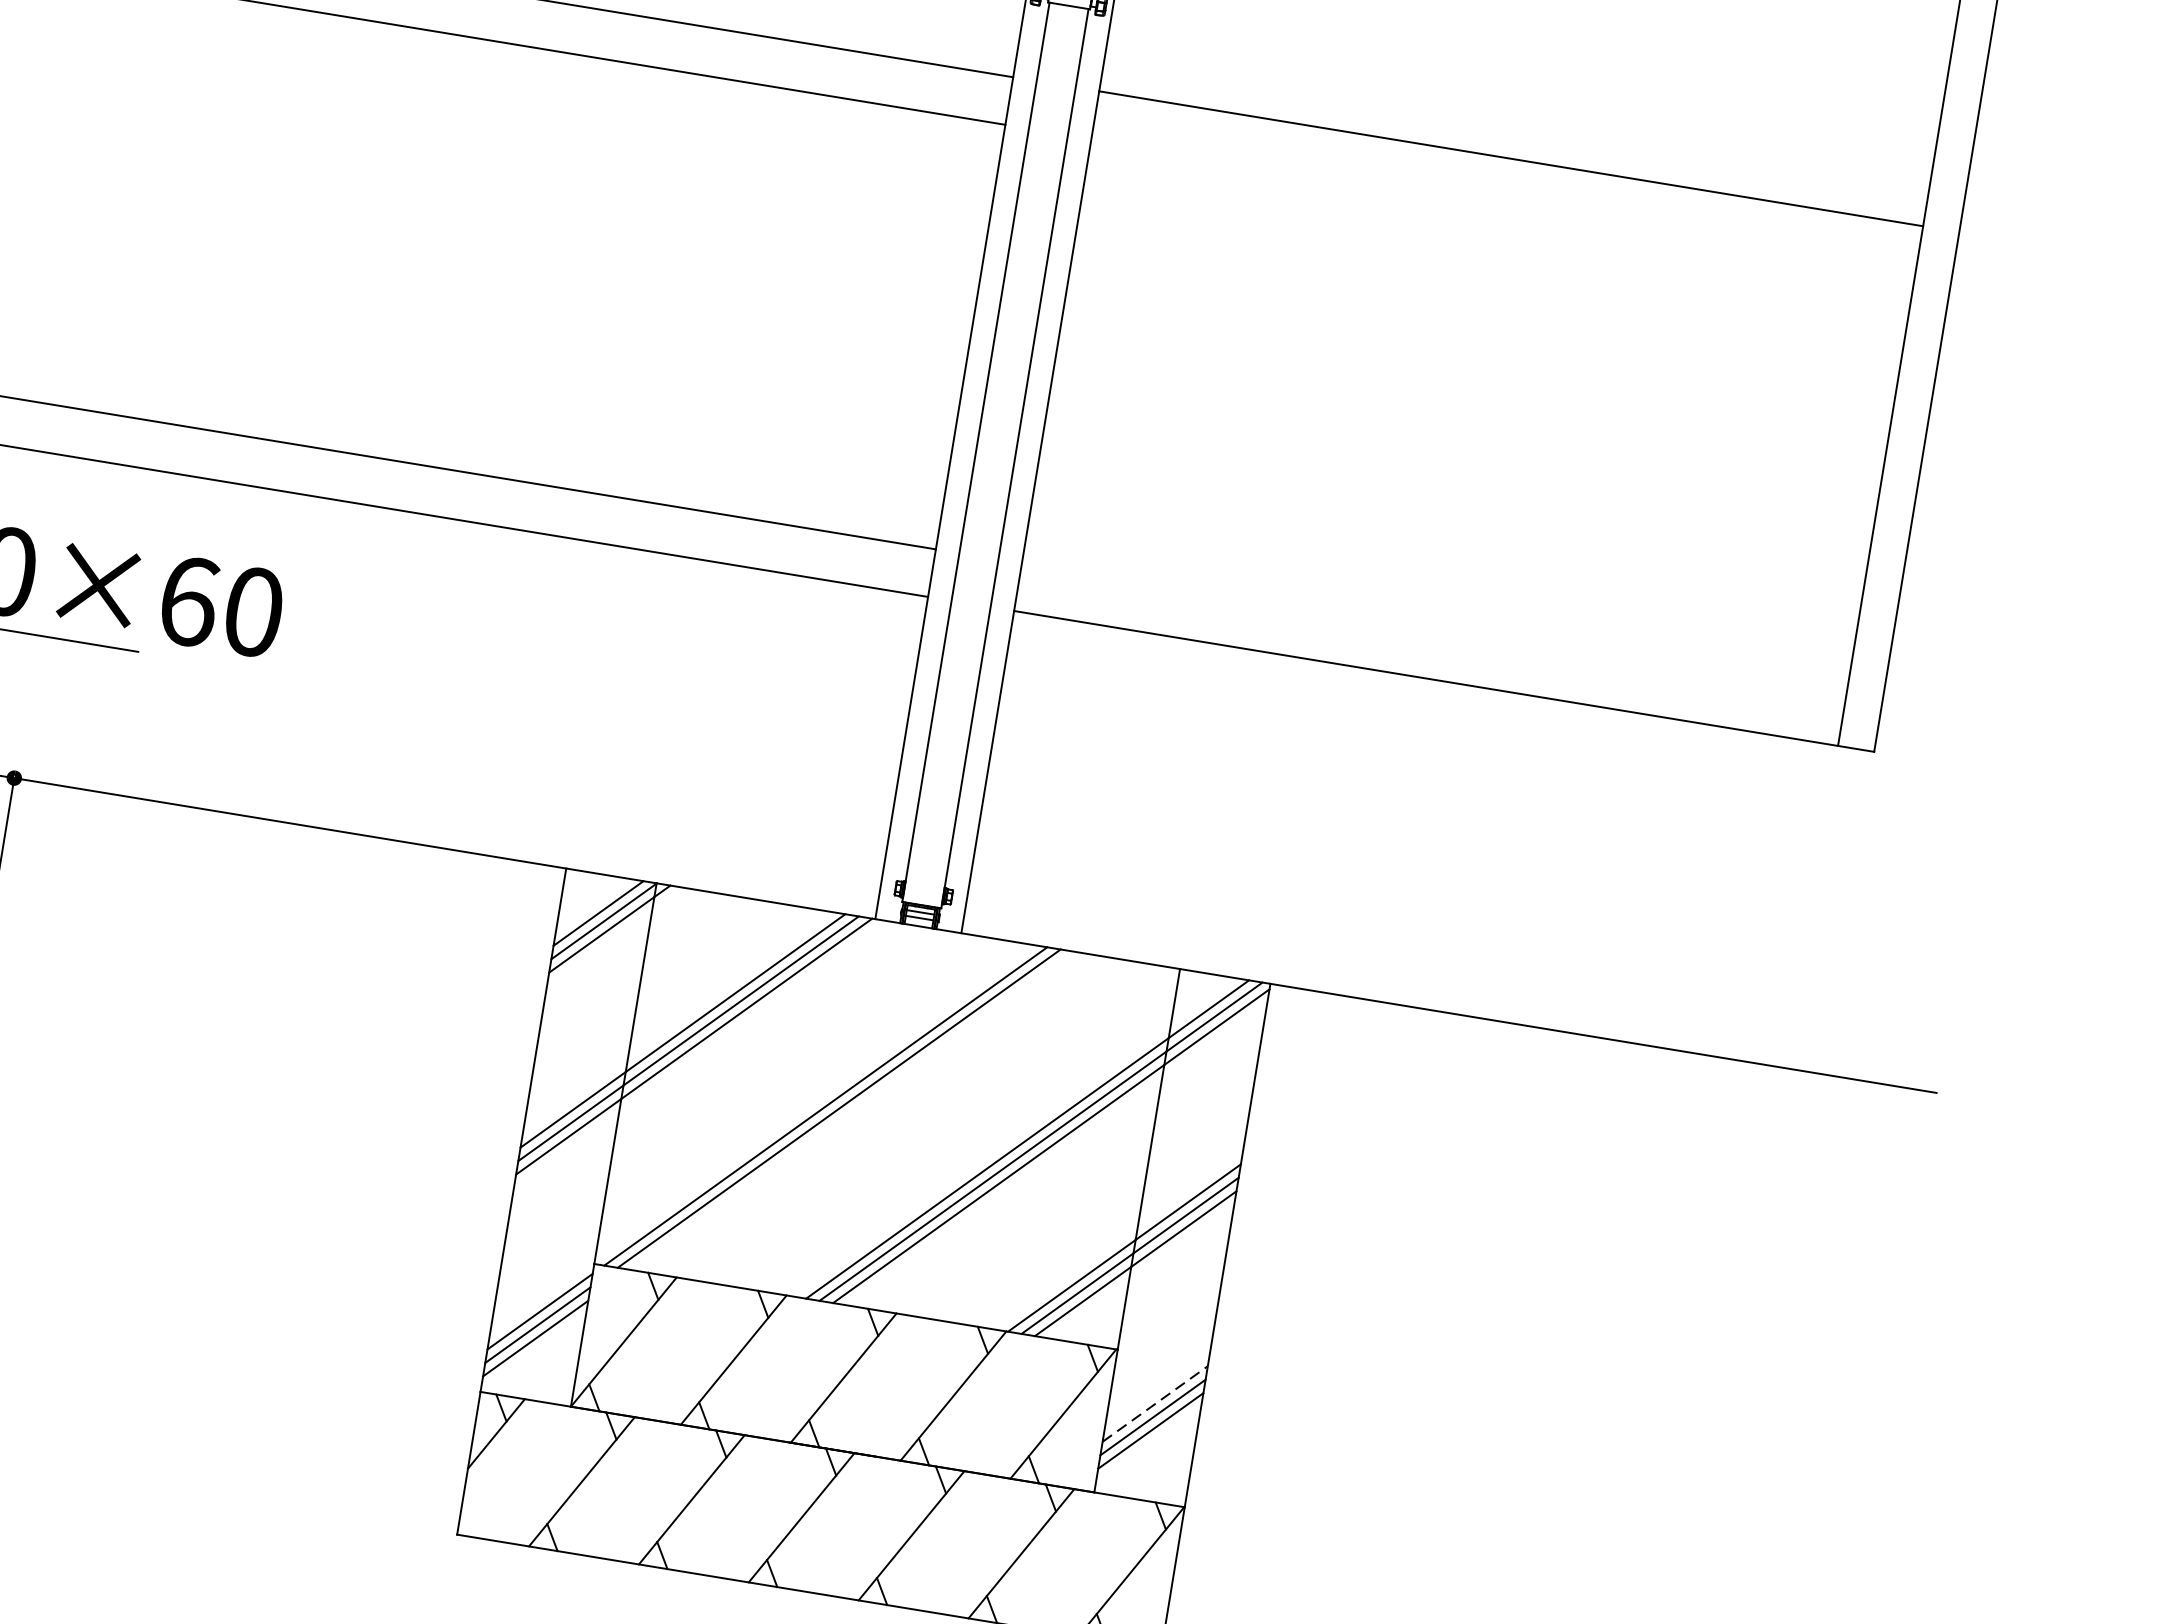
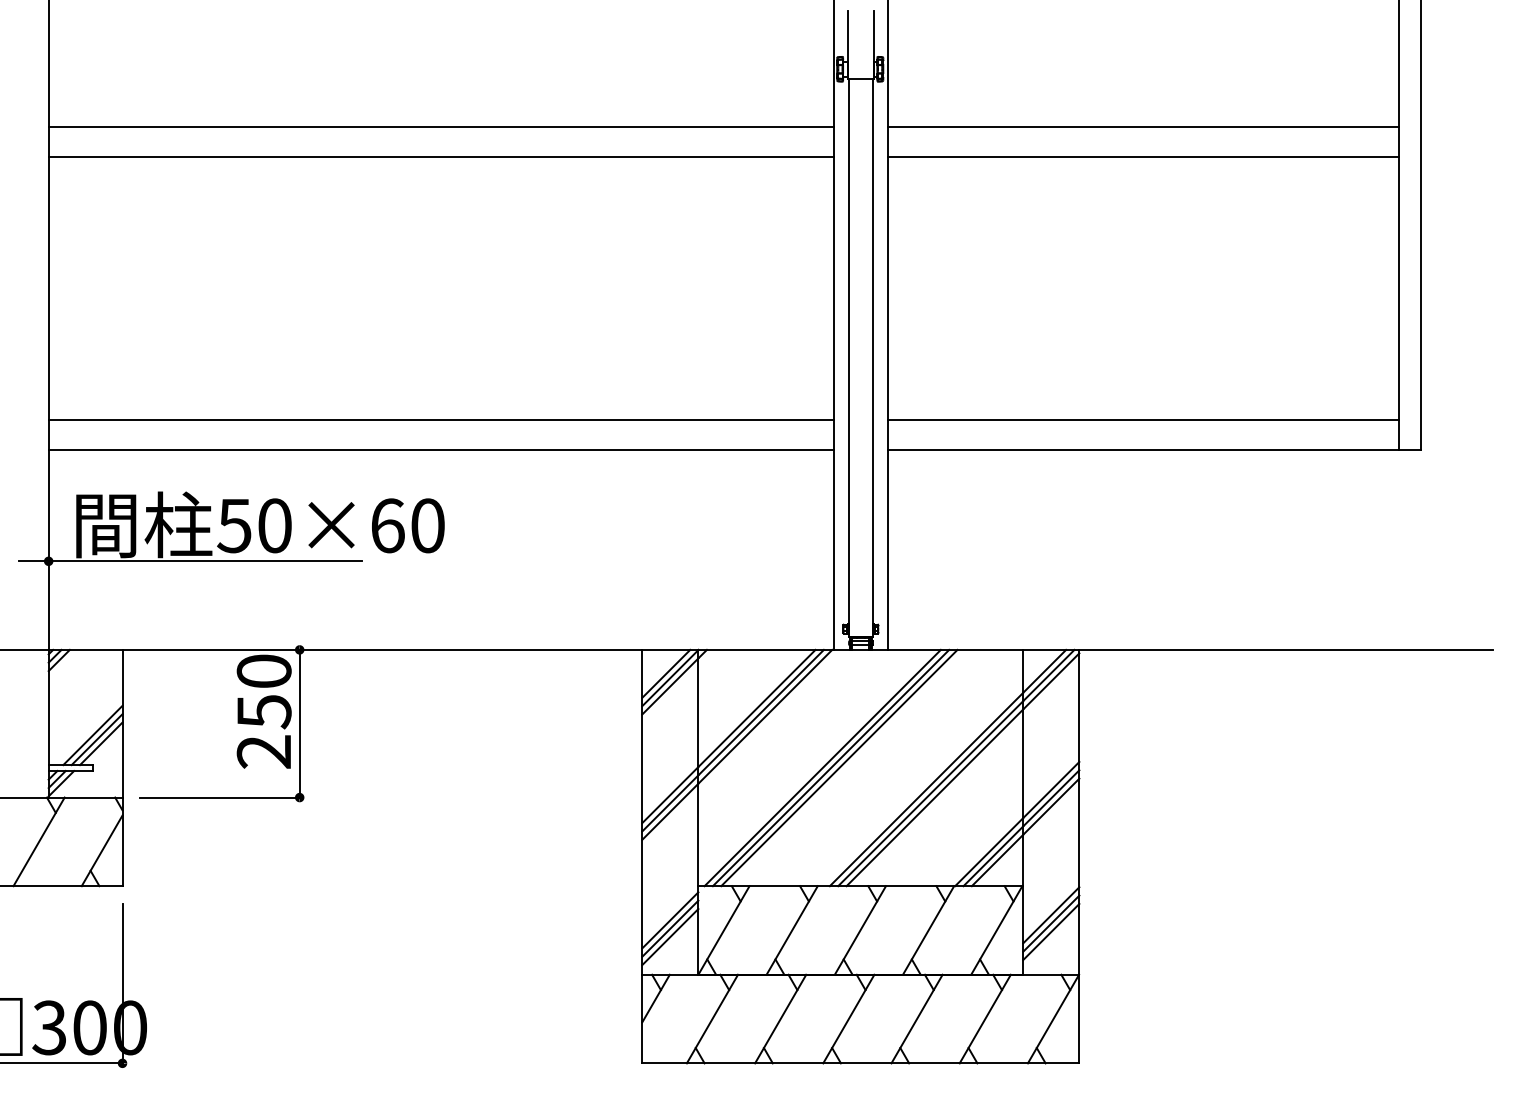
line: (1502, 205) -> (1142, 156), added
line: (1432, 630) -> (1142, 420), added
line: (852, 1110) -> (839, 767), added
line: (1155, 1404) -> (1051, 915), dashed -> solid

